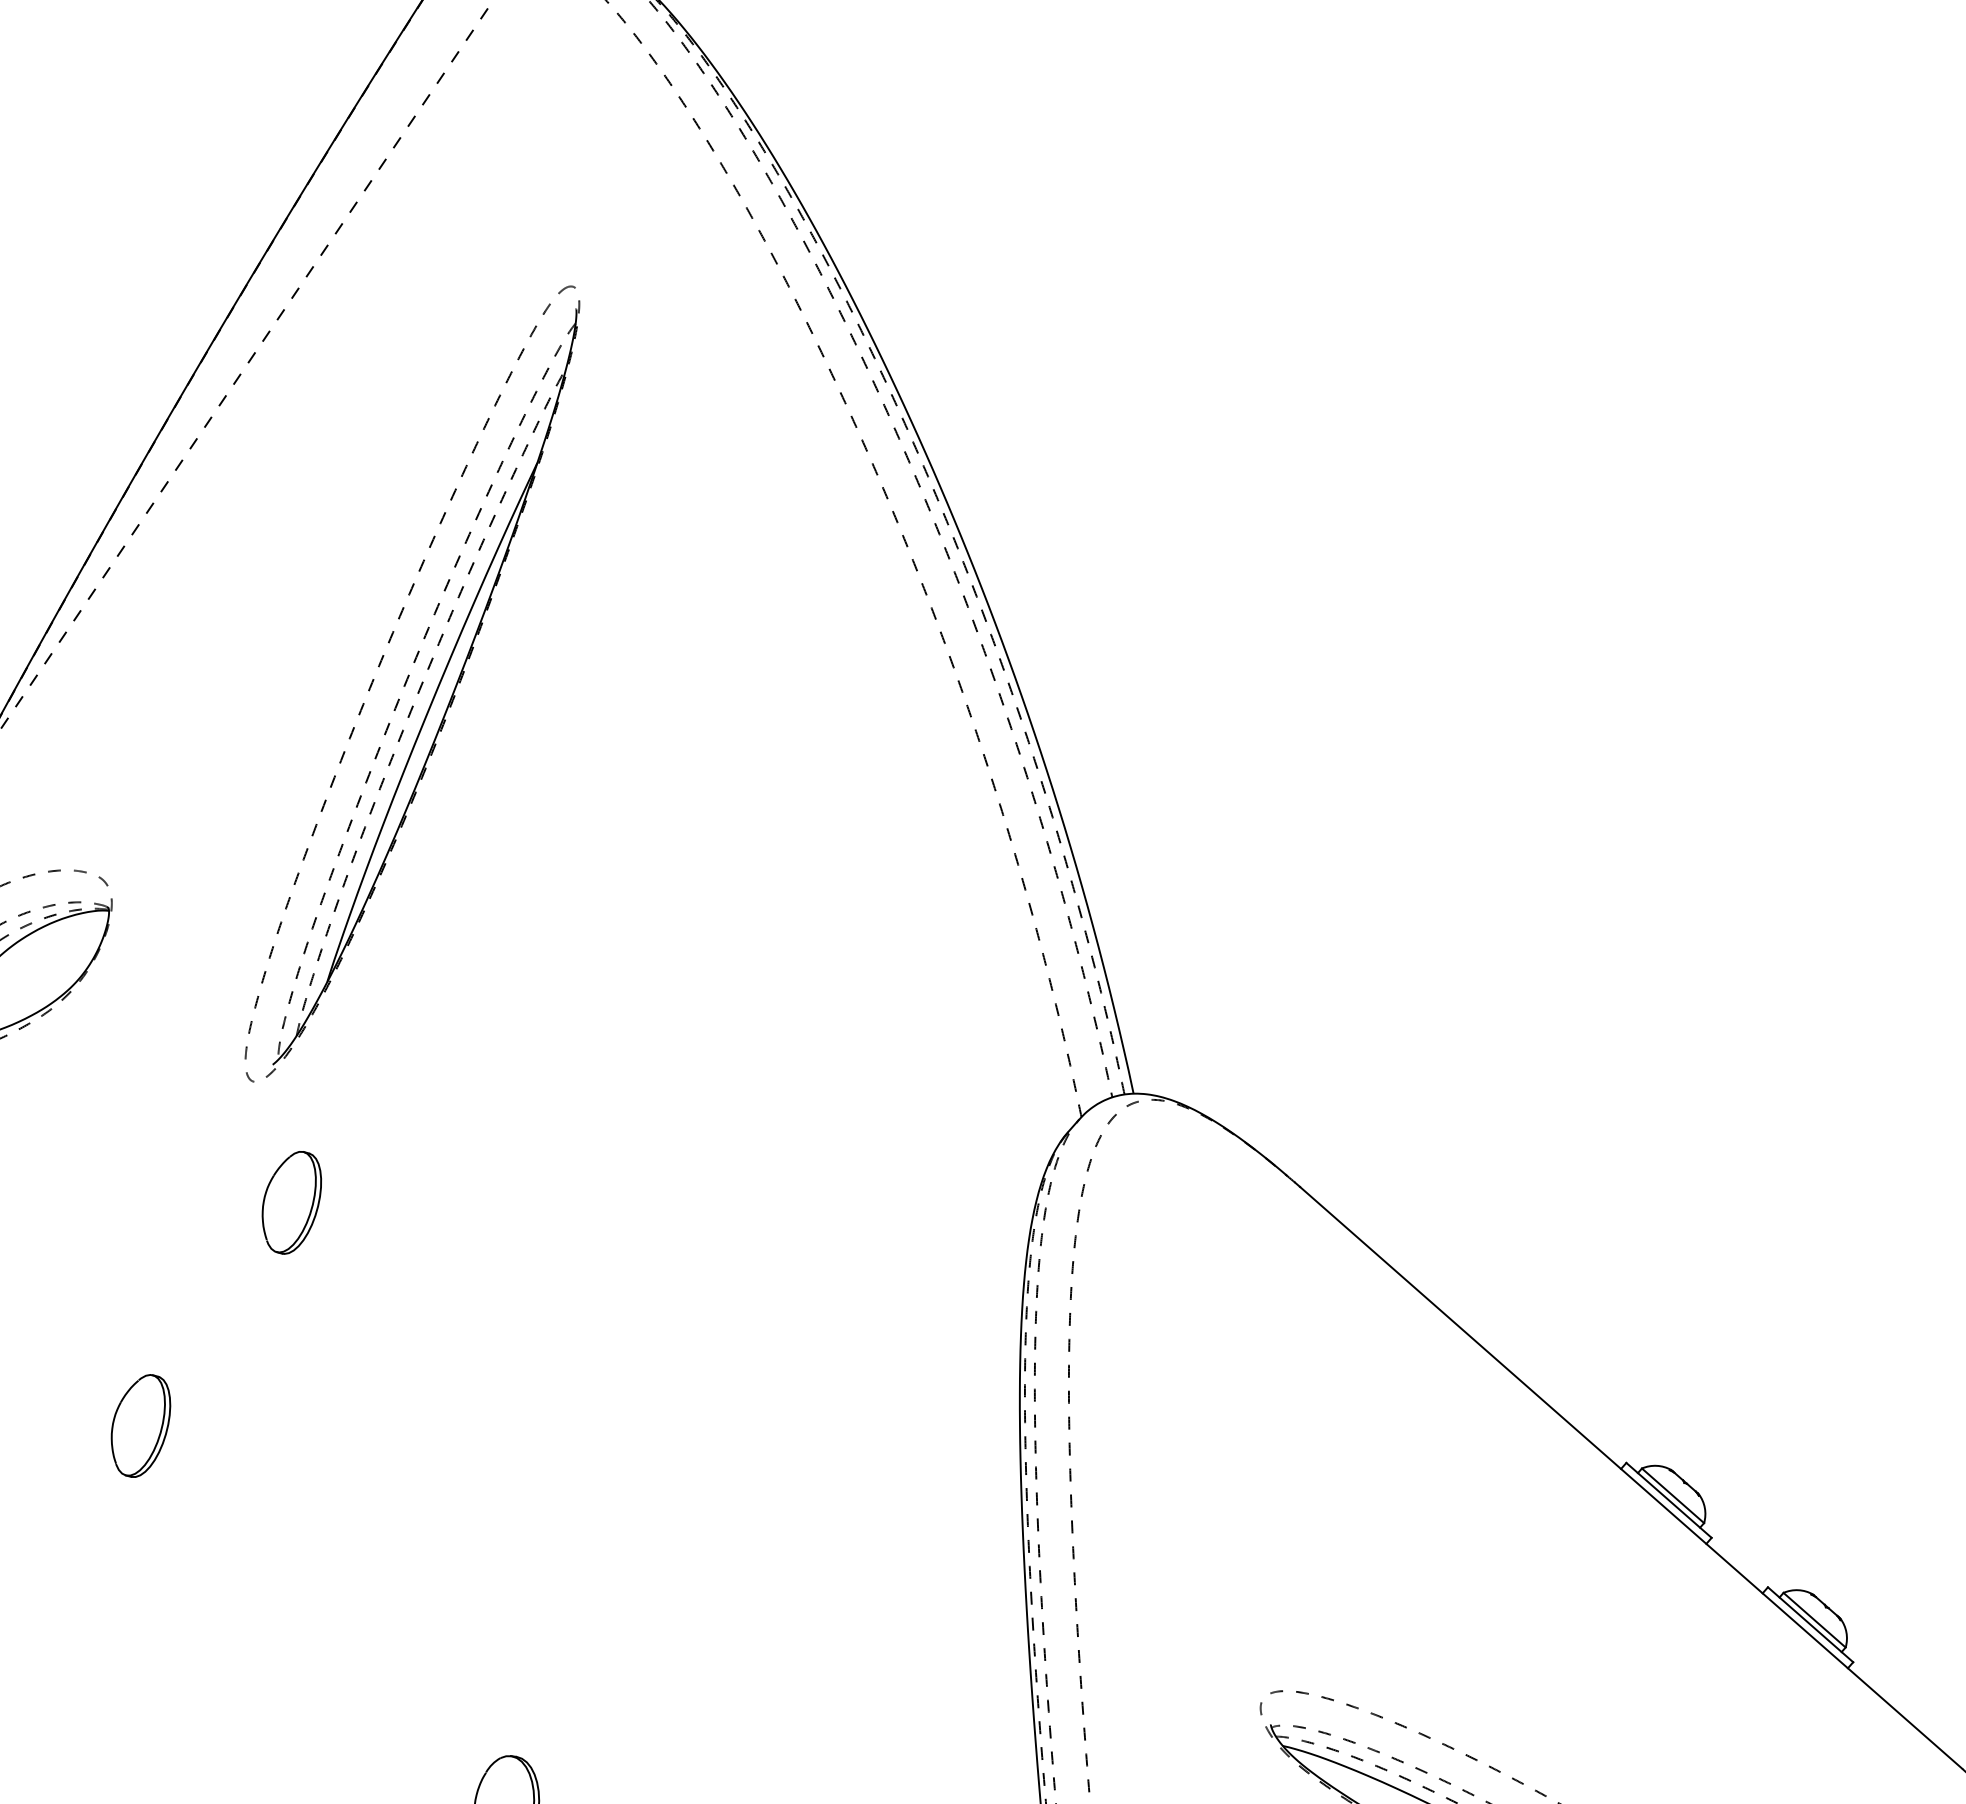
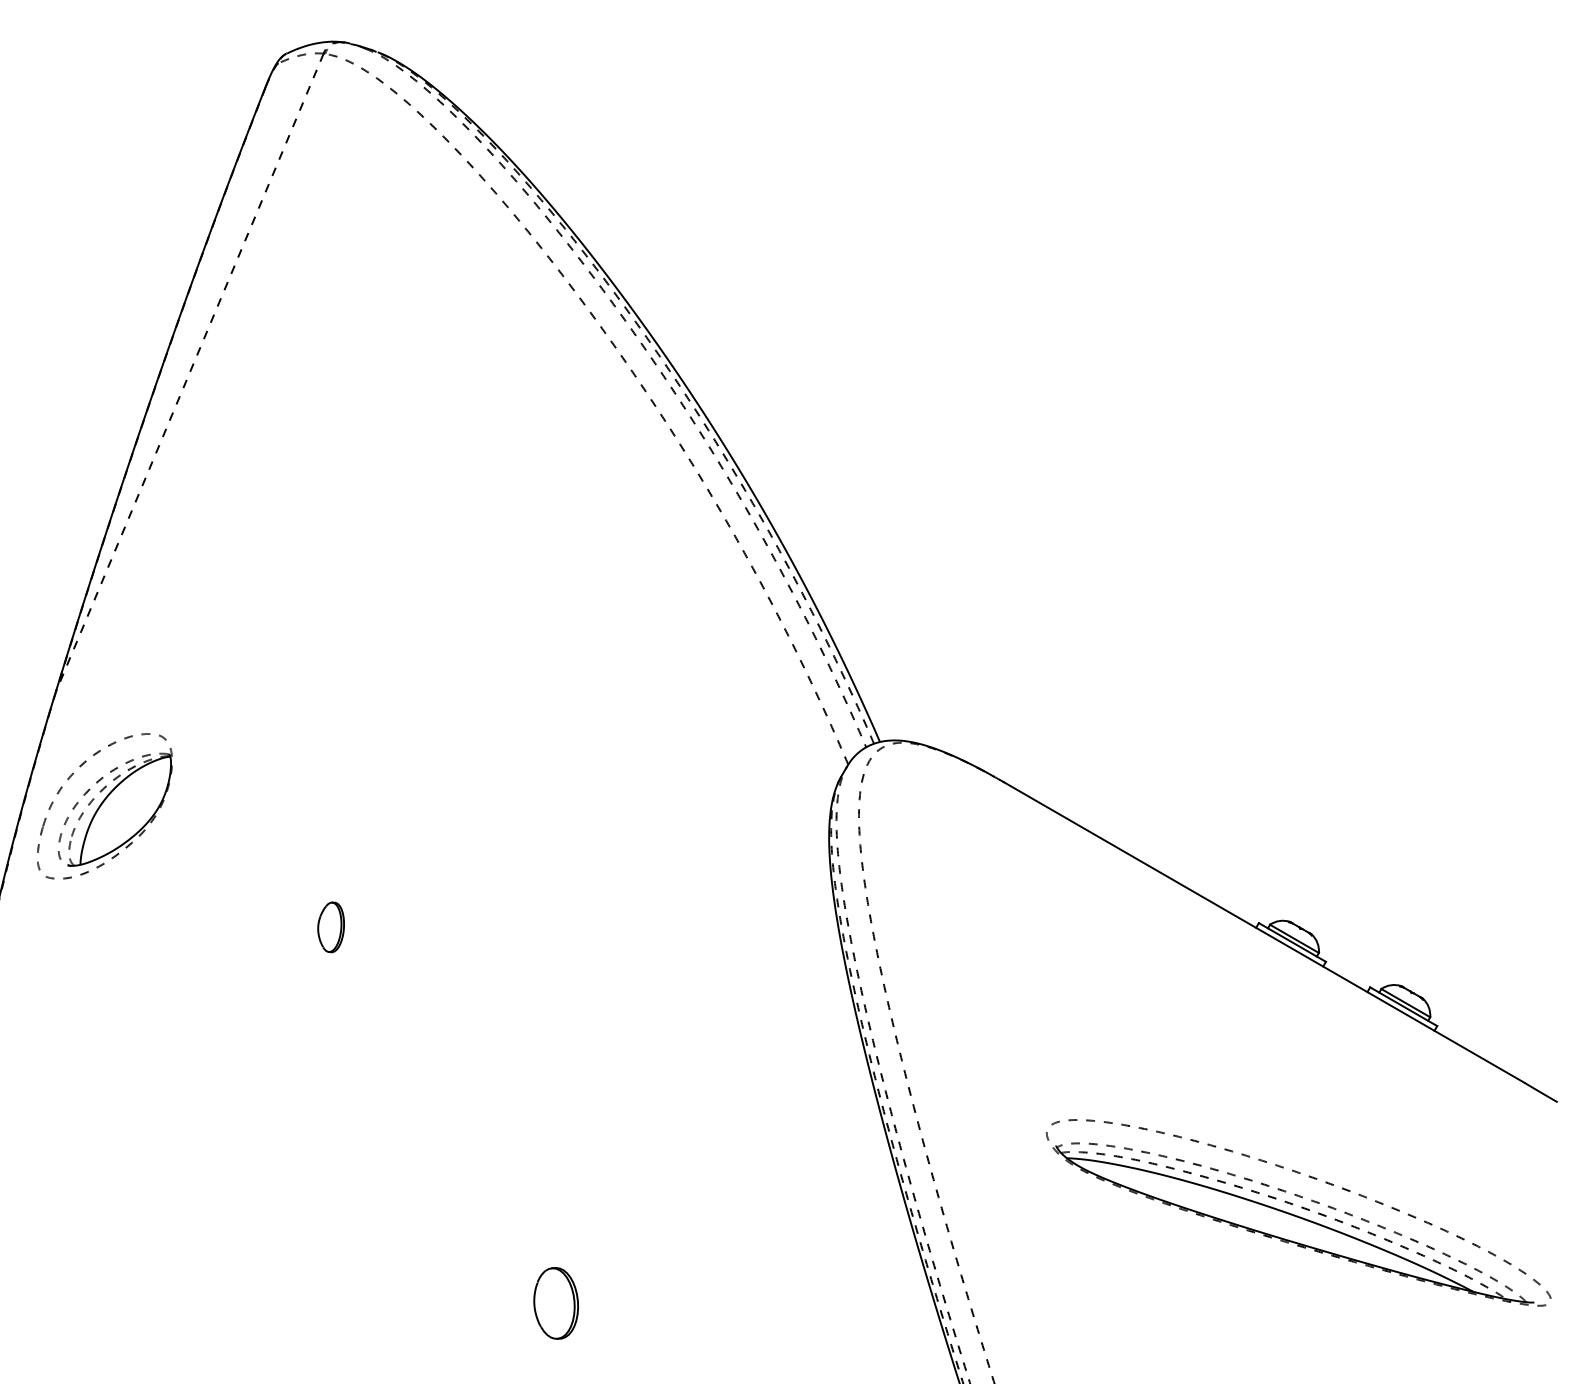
part: (411, 684) -> (342, 564), removed
part: (290, 1202) -> (330, 927), size x0.7
part: (139, 1425) -> (259, 1096), removed

